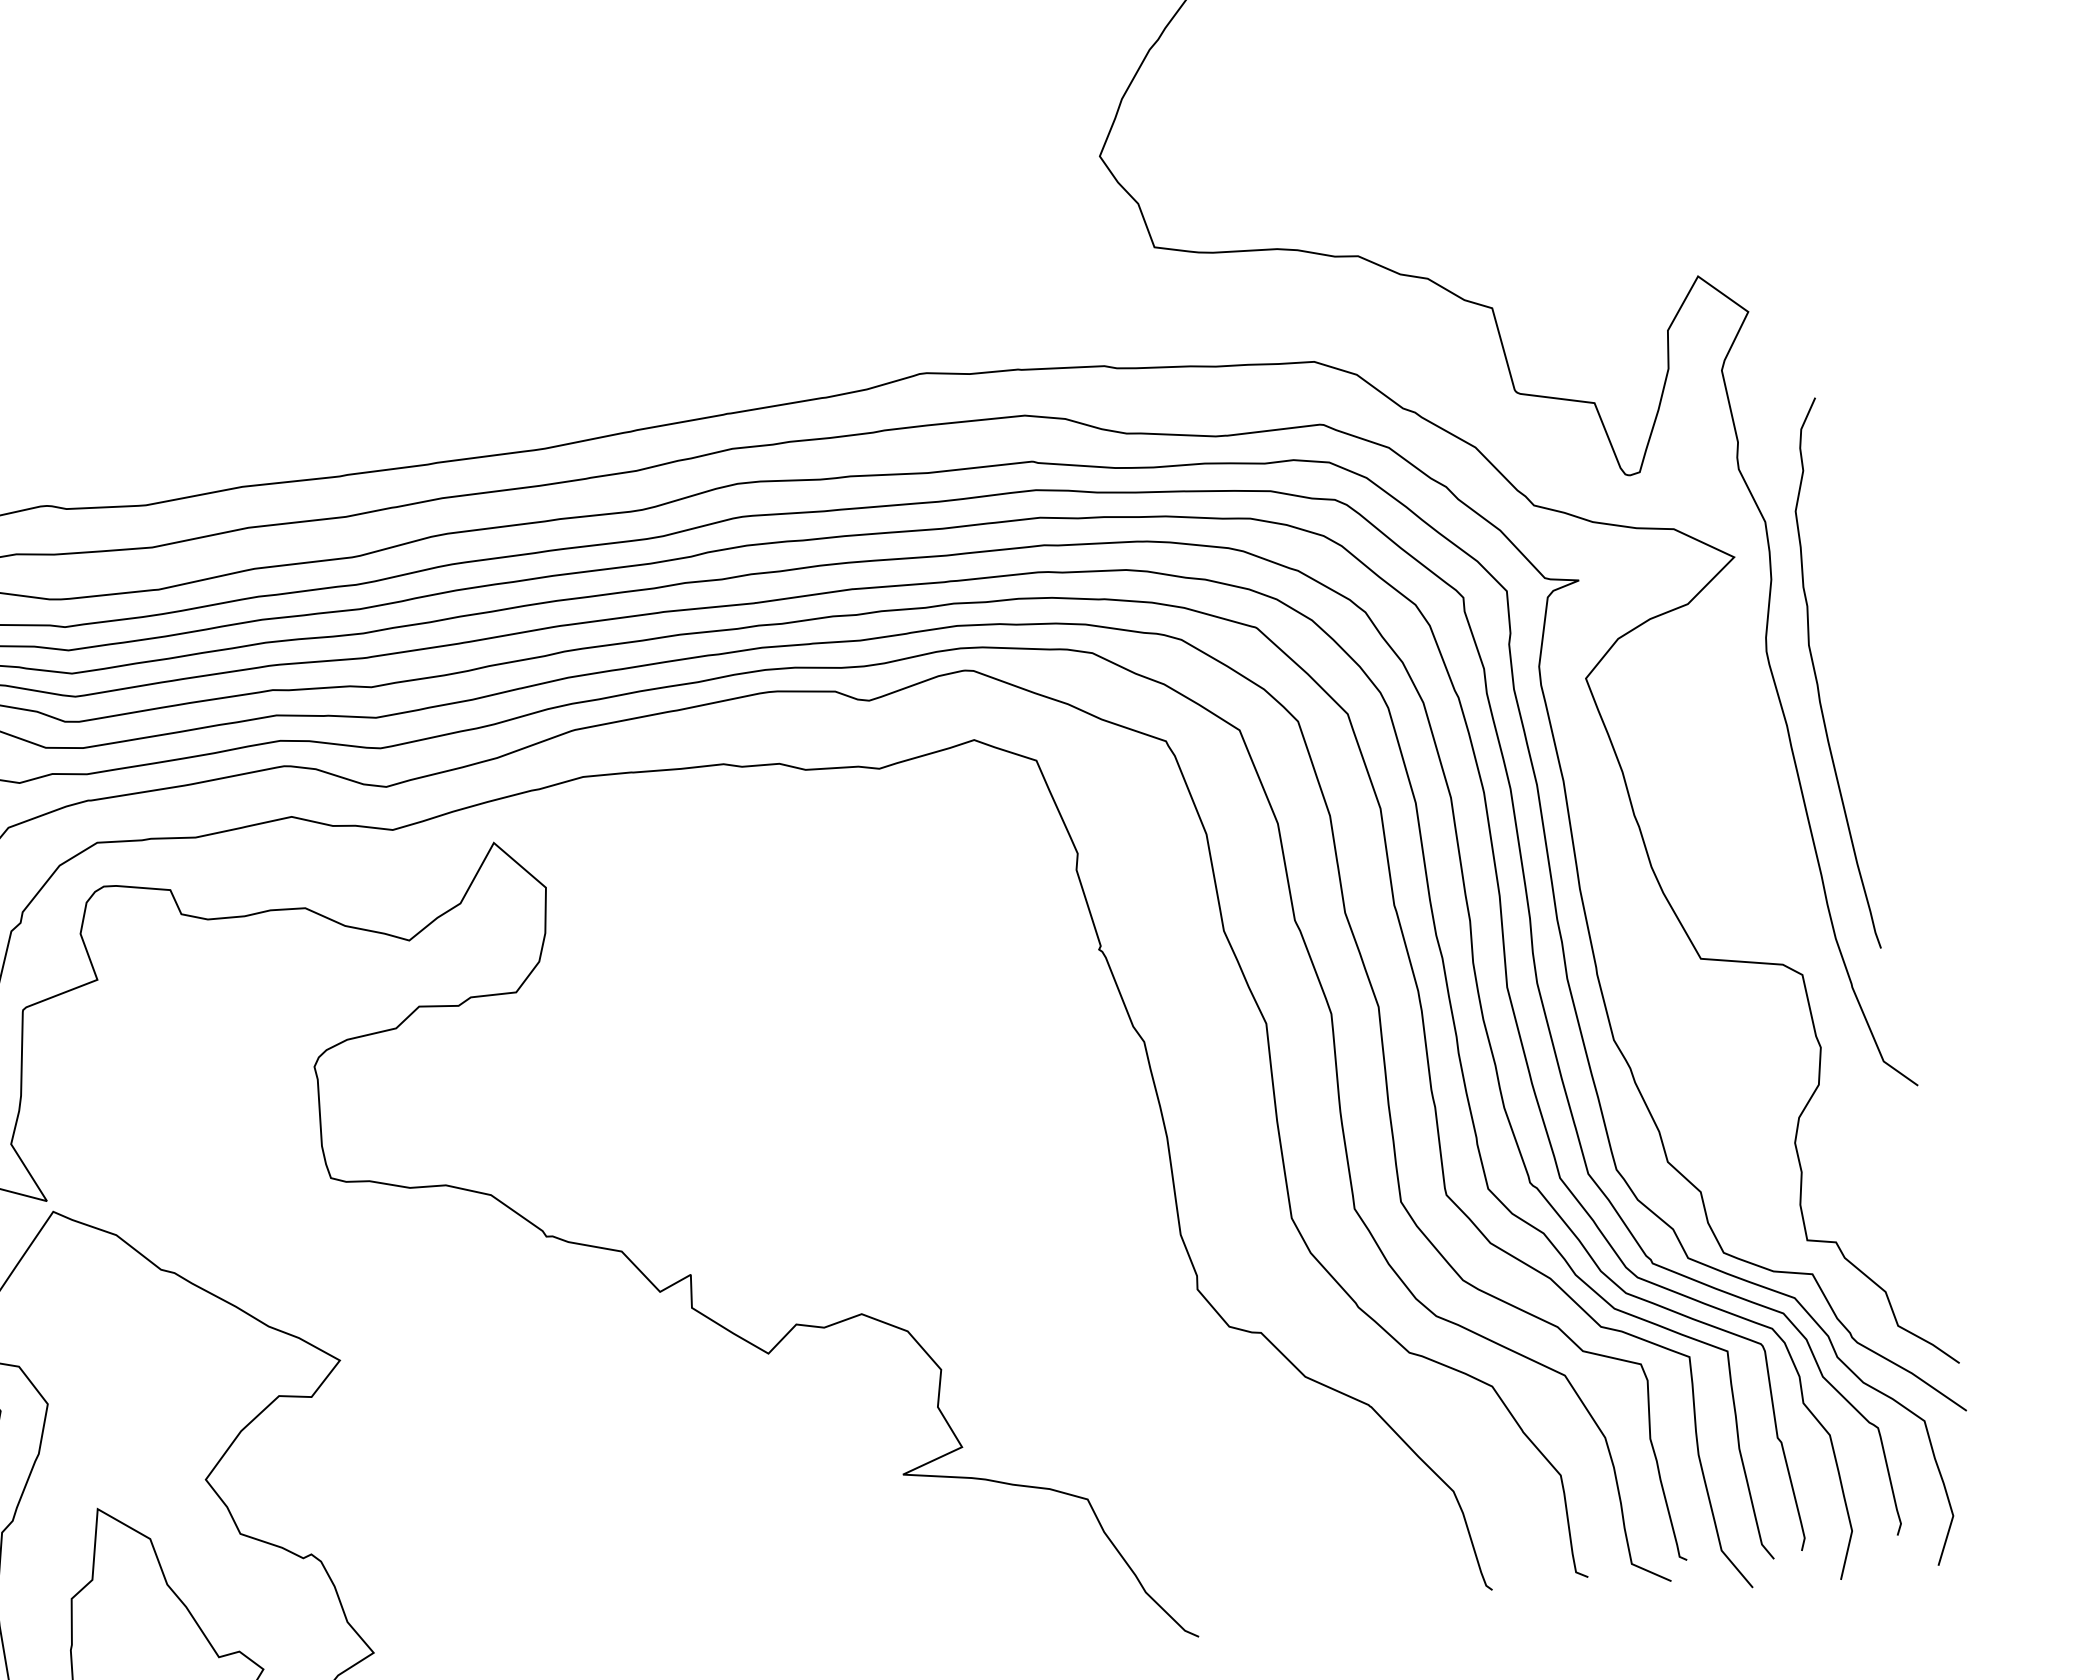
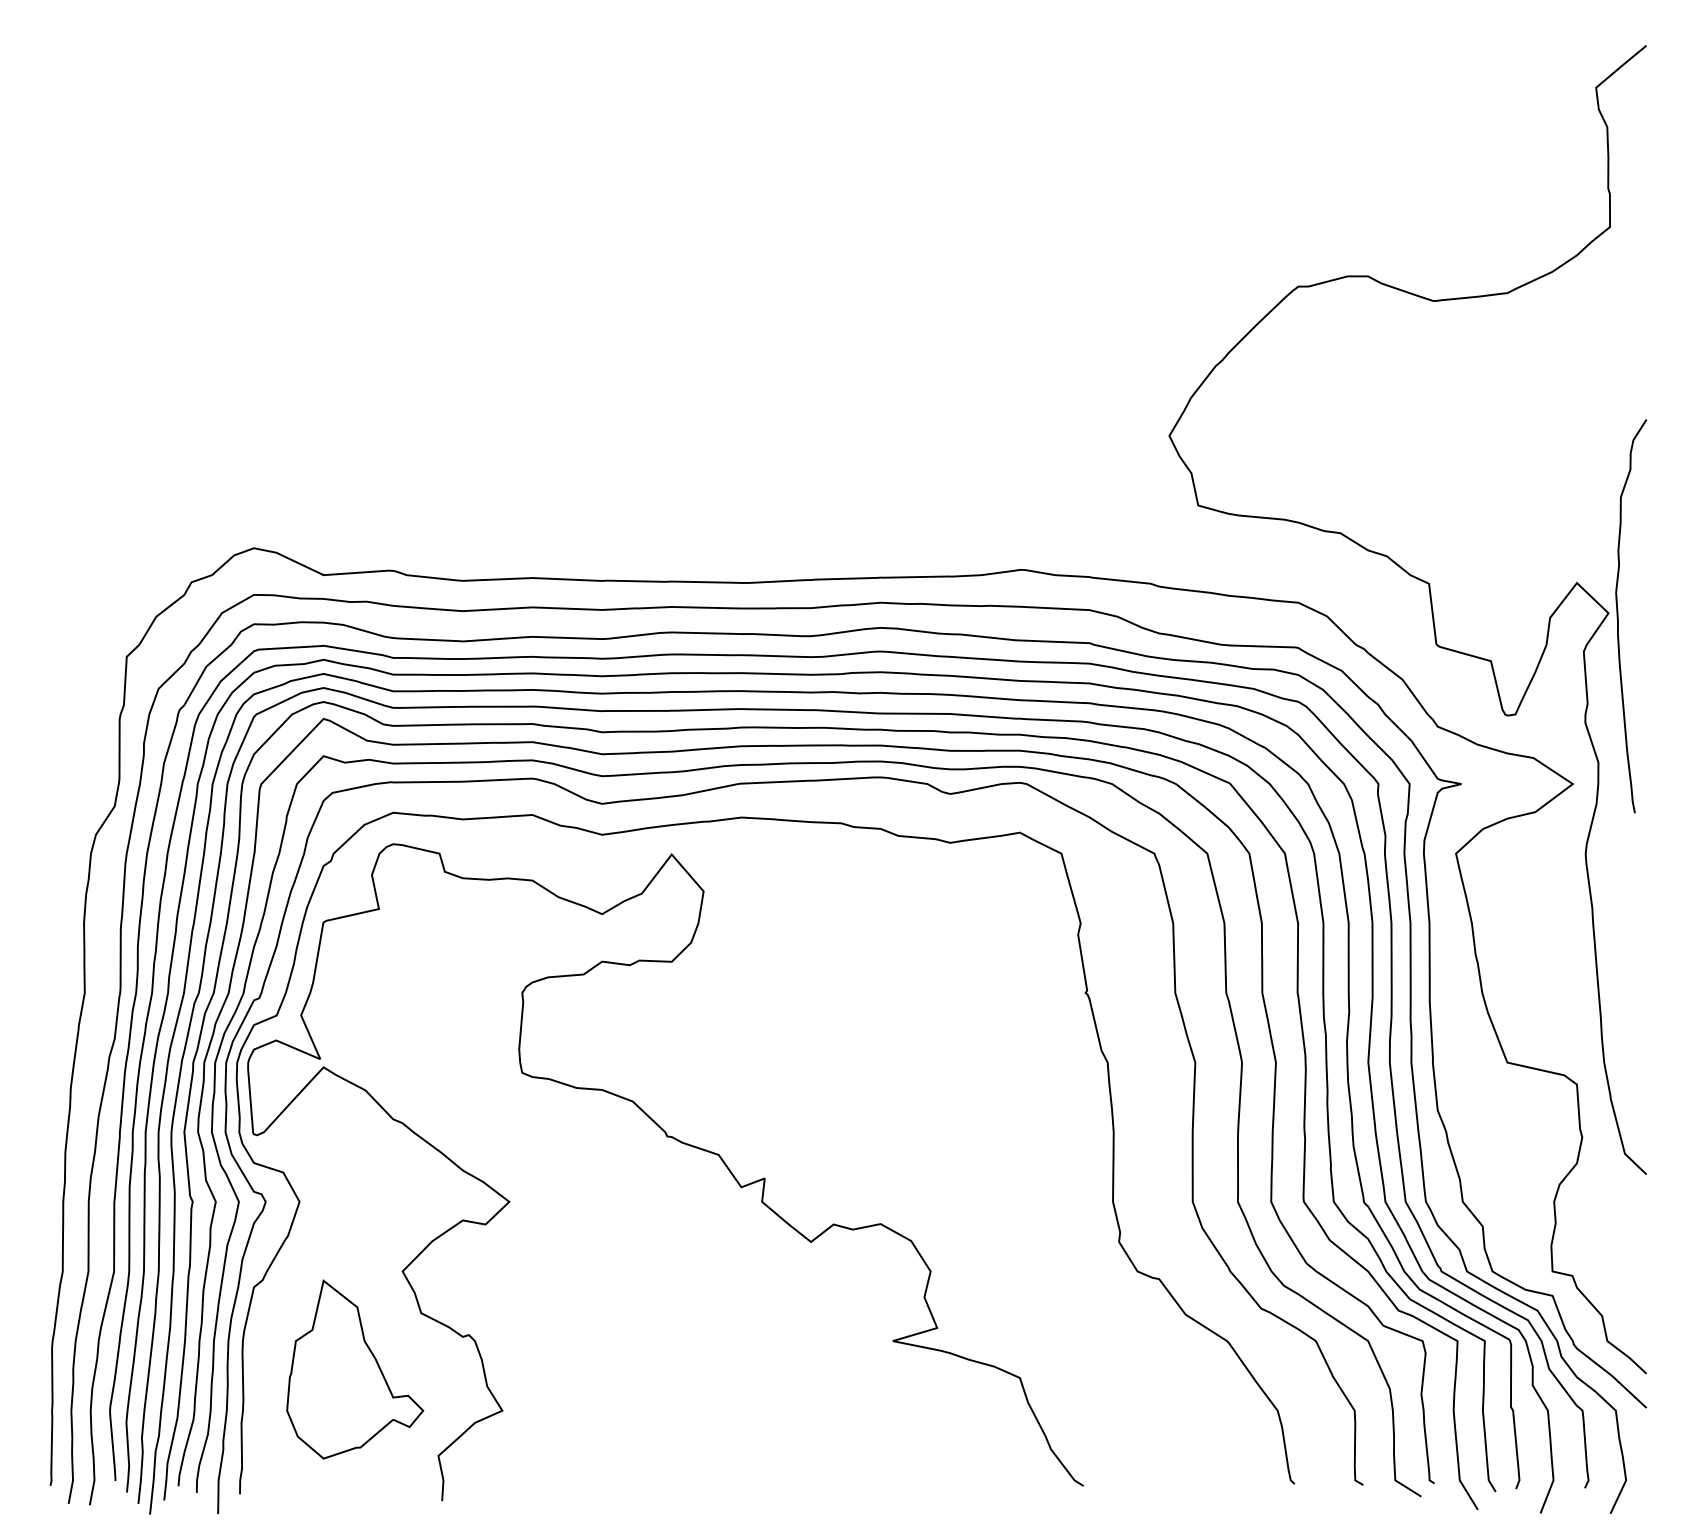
curve: (1817, 677) -> (1618, 616), moved

